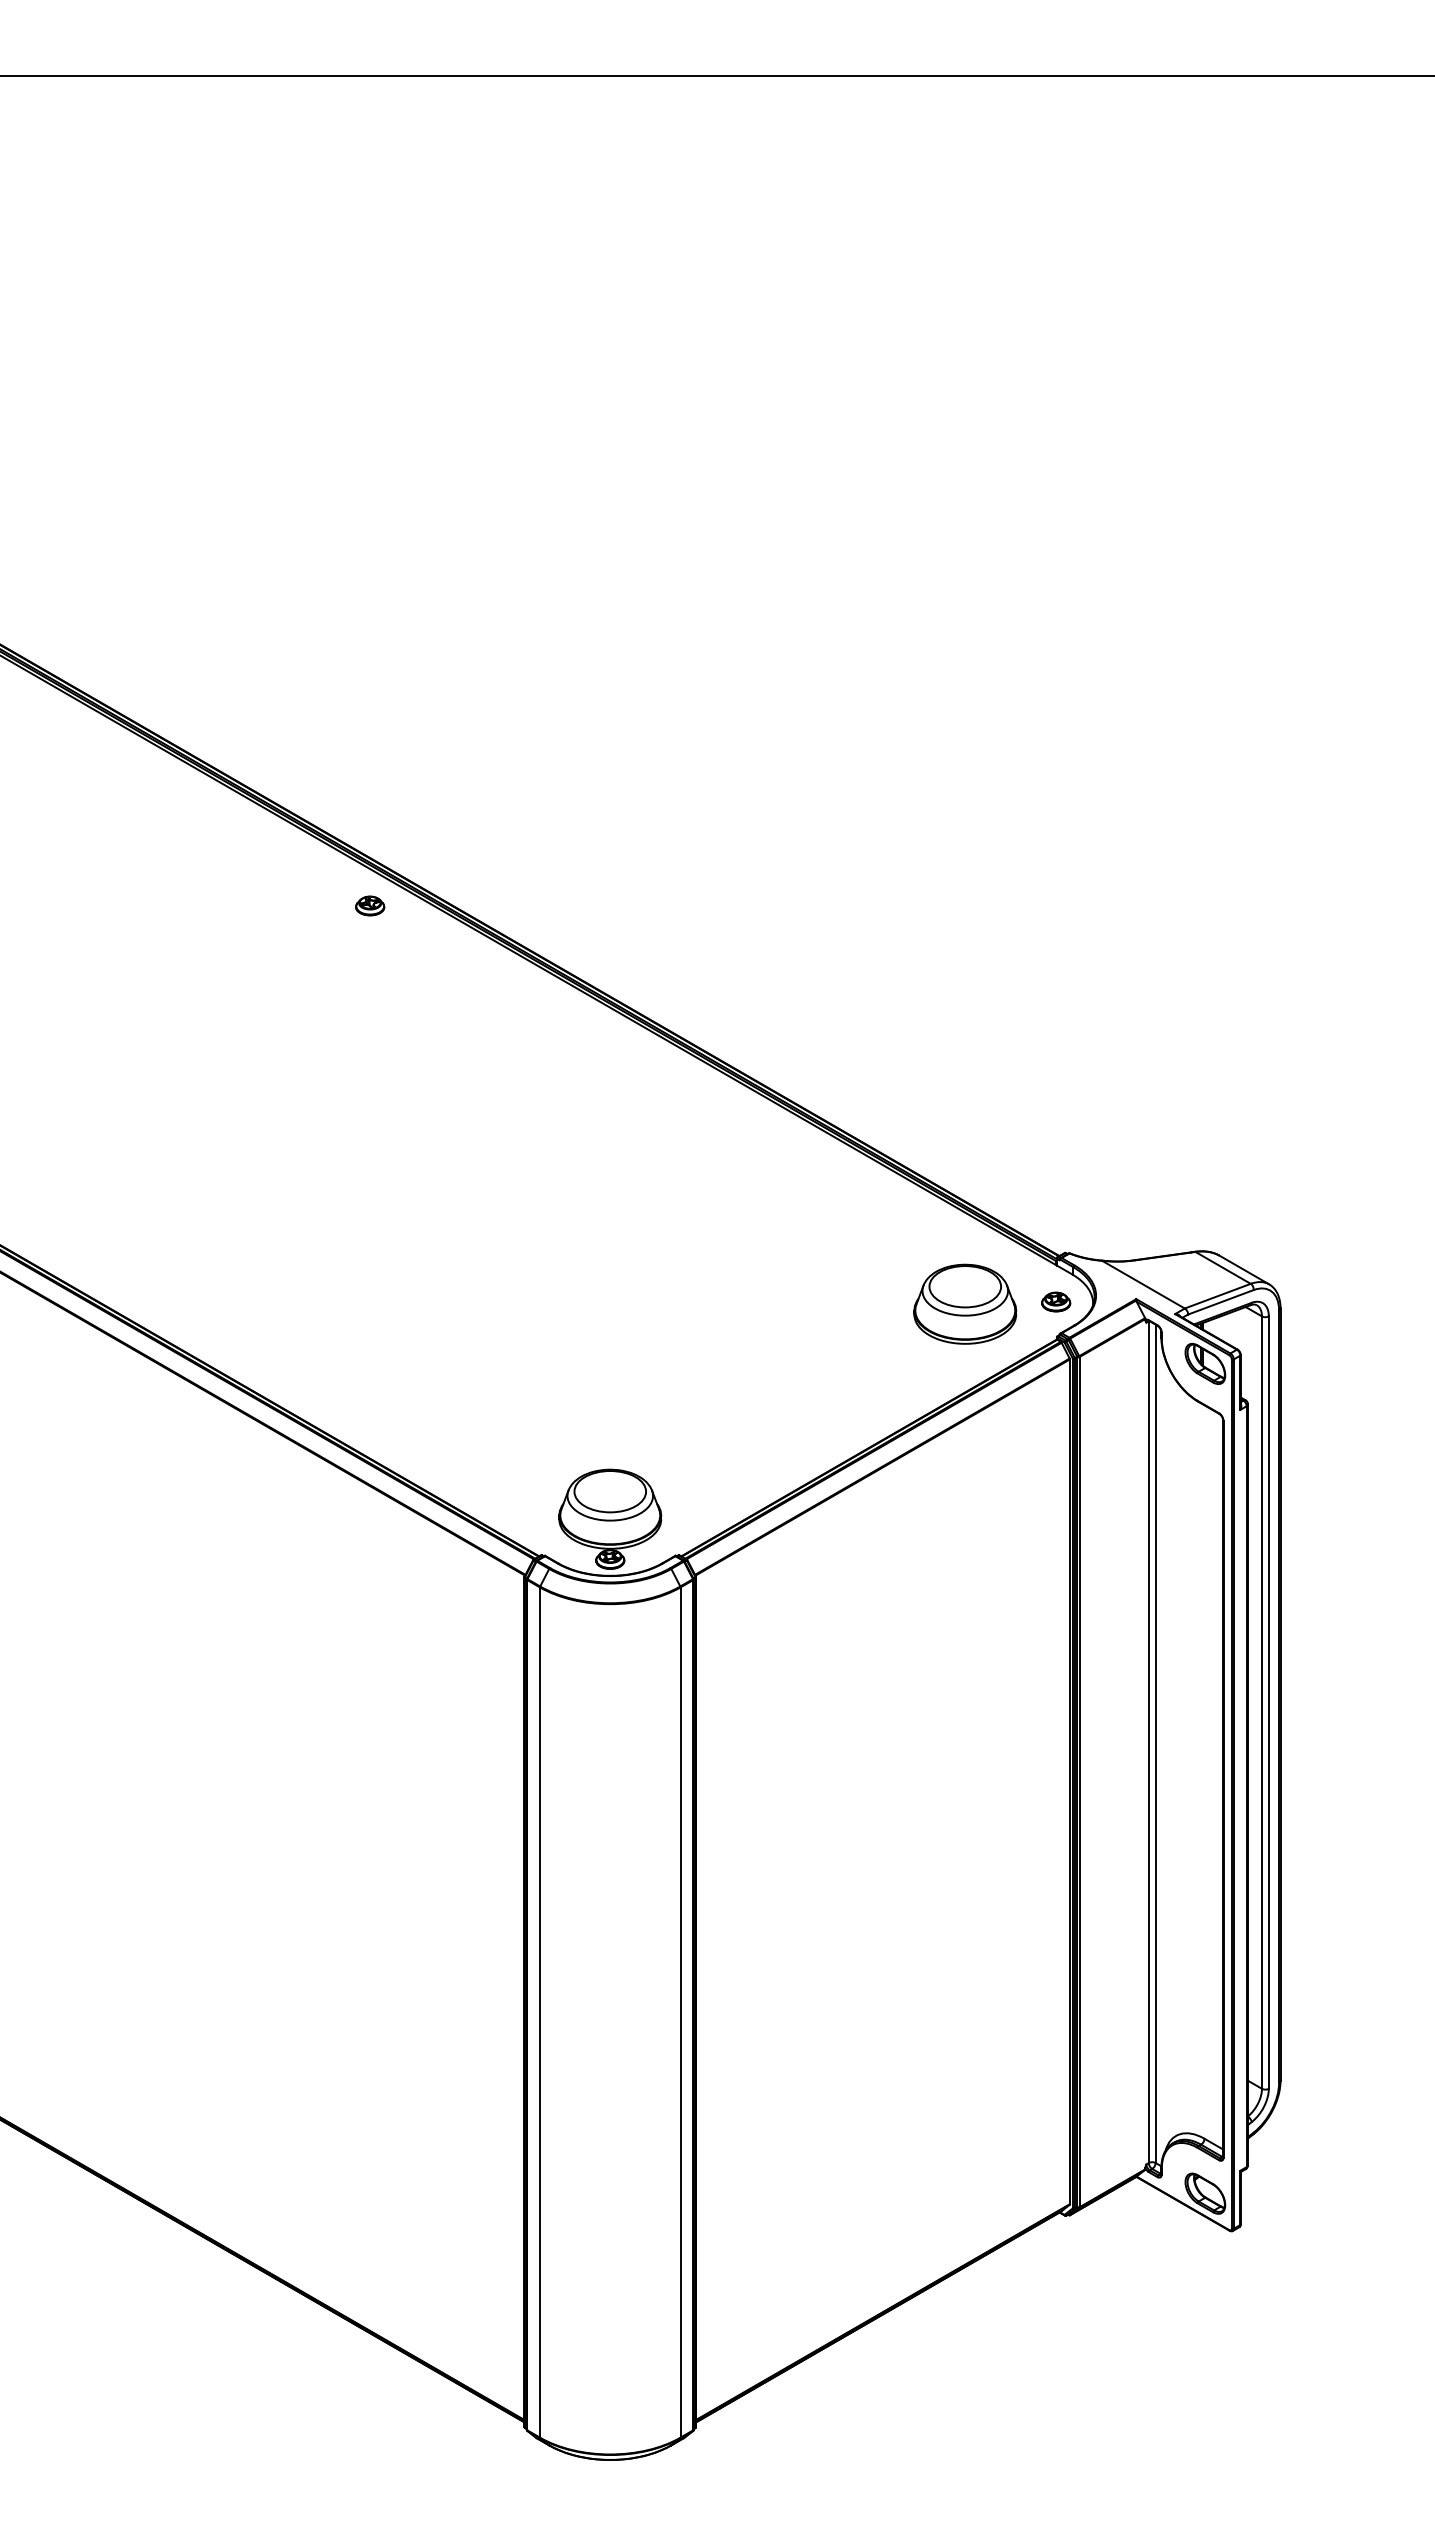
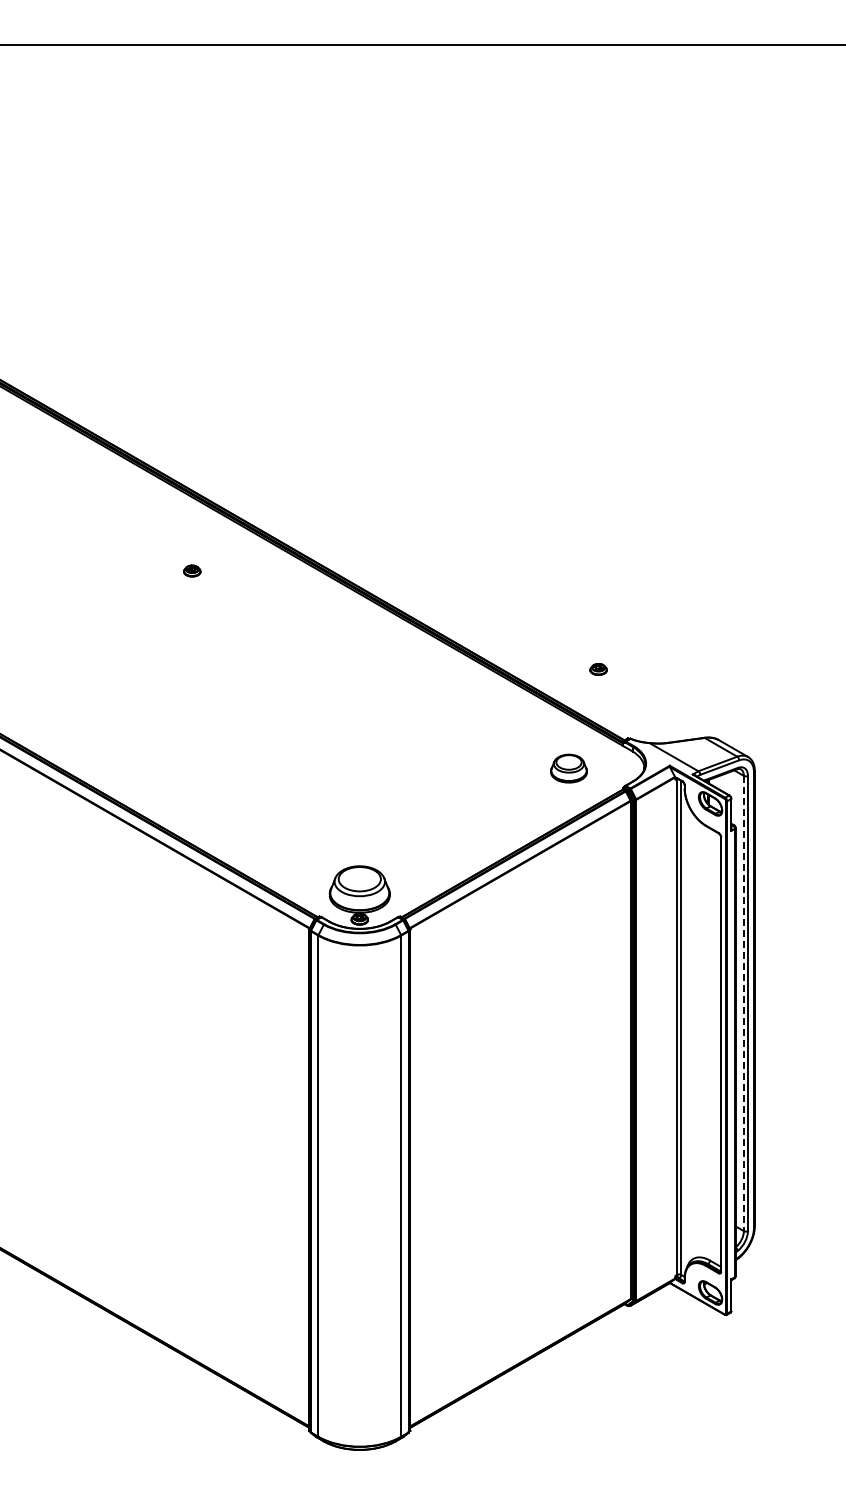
part: (370, 905) -> (192, 570), moved
part: (1055, 1302) -> (598, 669), moved
part: (964, 1303) -> (568, 768), size x0.6
line: (1261, 1702) -> (743, 1003), solid -> dashed

